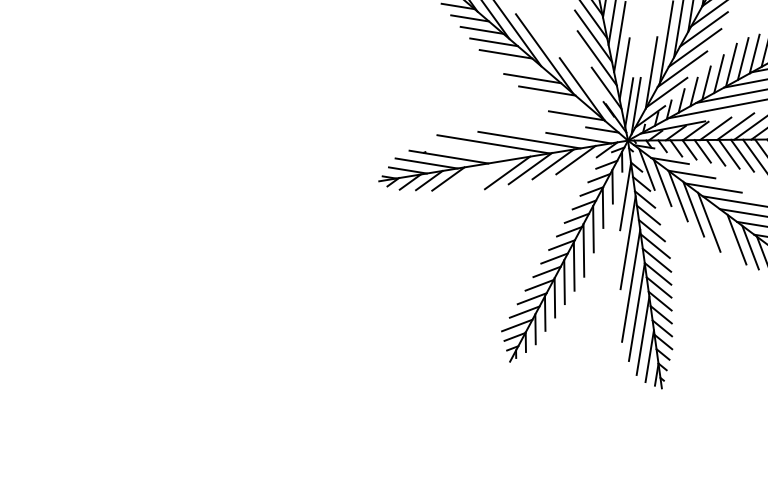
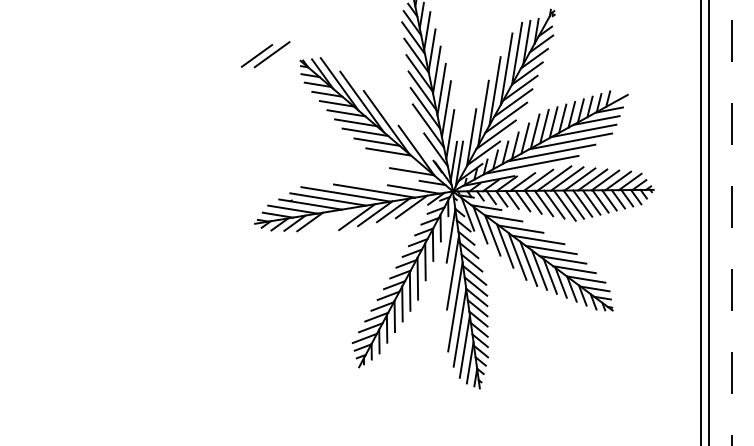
line: (518, 66) -> (365, 132), added
line: (471, 150) -> (328, 199), added
line: (723, 231) -> (528, 263), added

